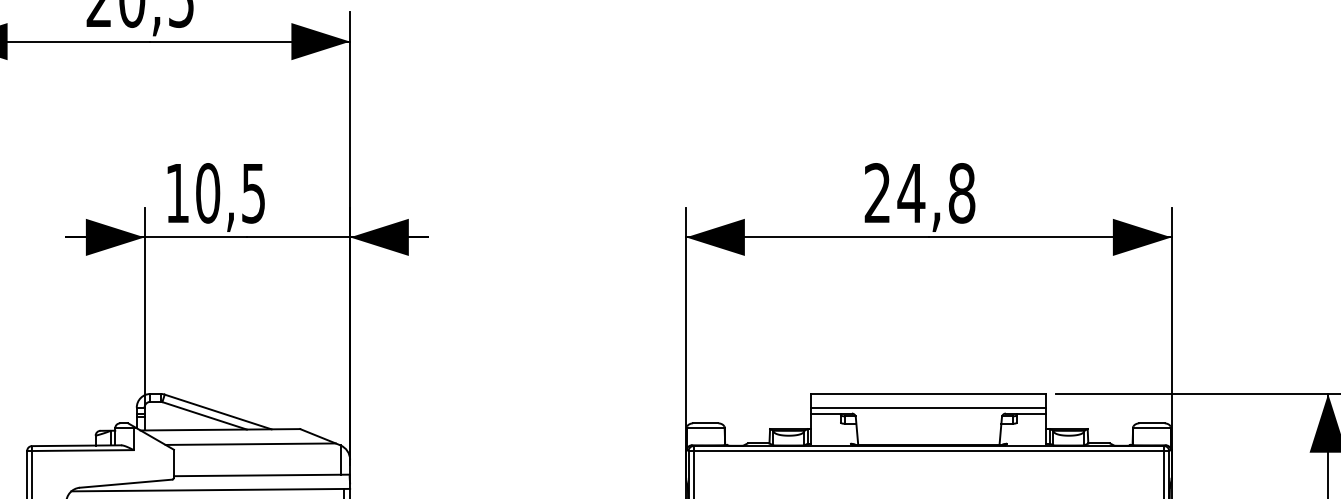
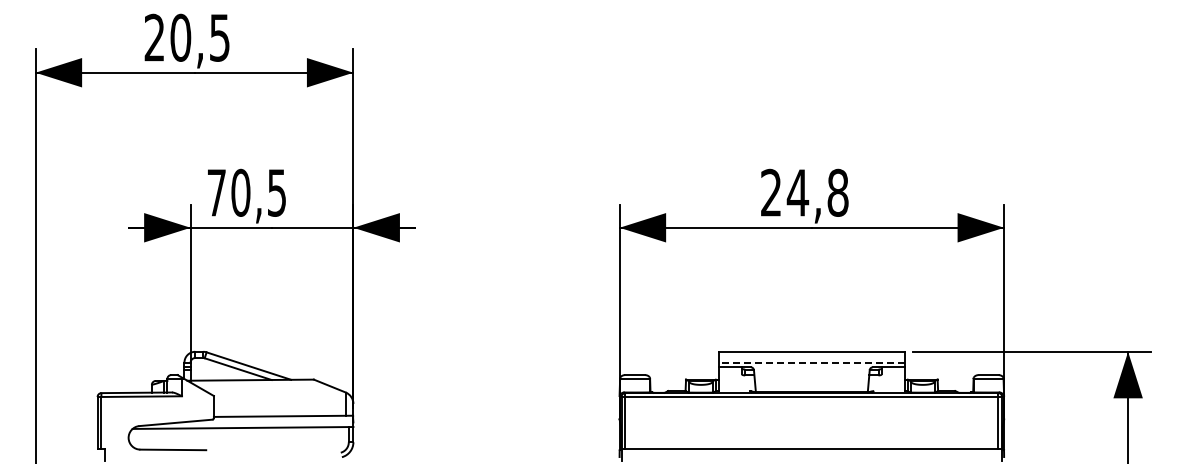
text: (177, 192) -> (216, 192), 10,5 -> 70,5
line: (928, 407) -> (811, 362), solid -> dashed
line: (250, 444) -> (274, 391), removed

